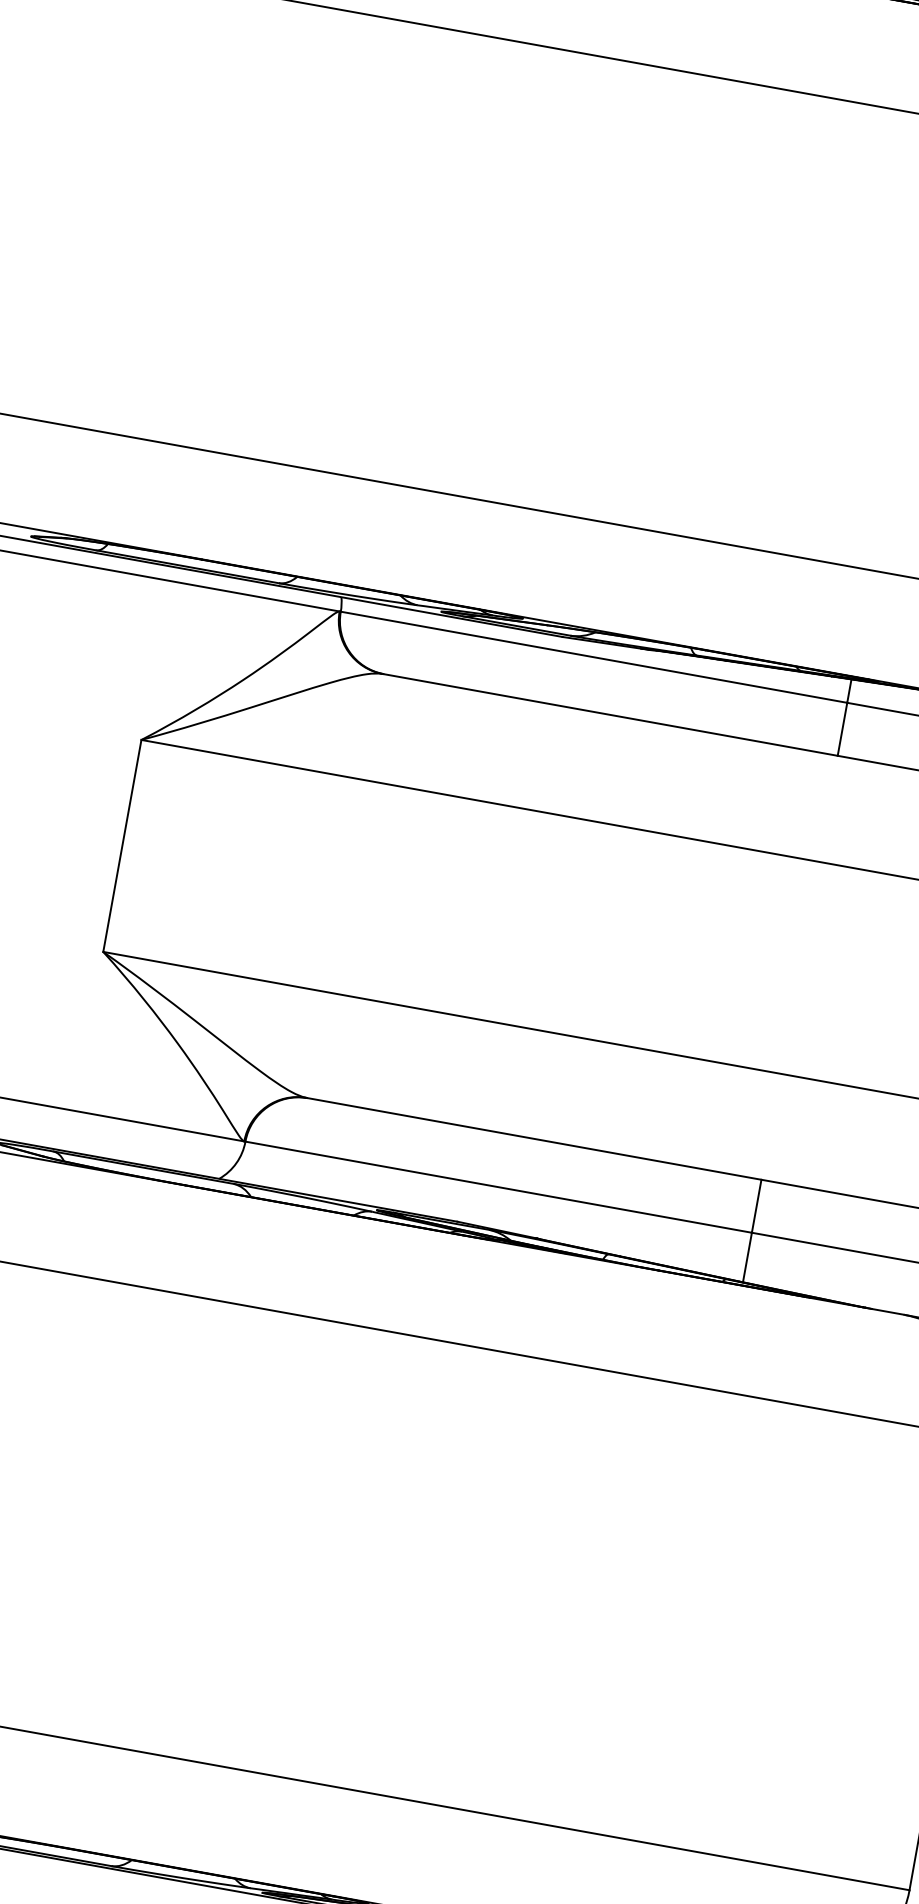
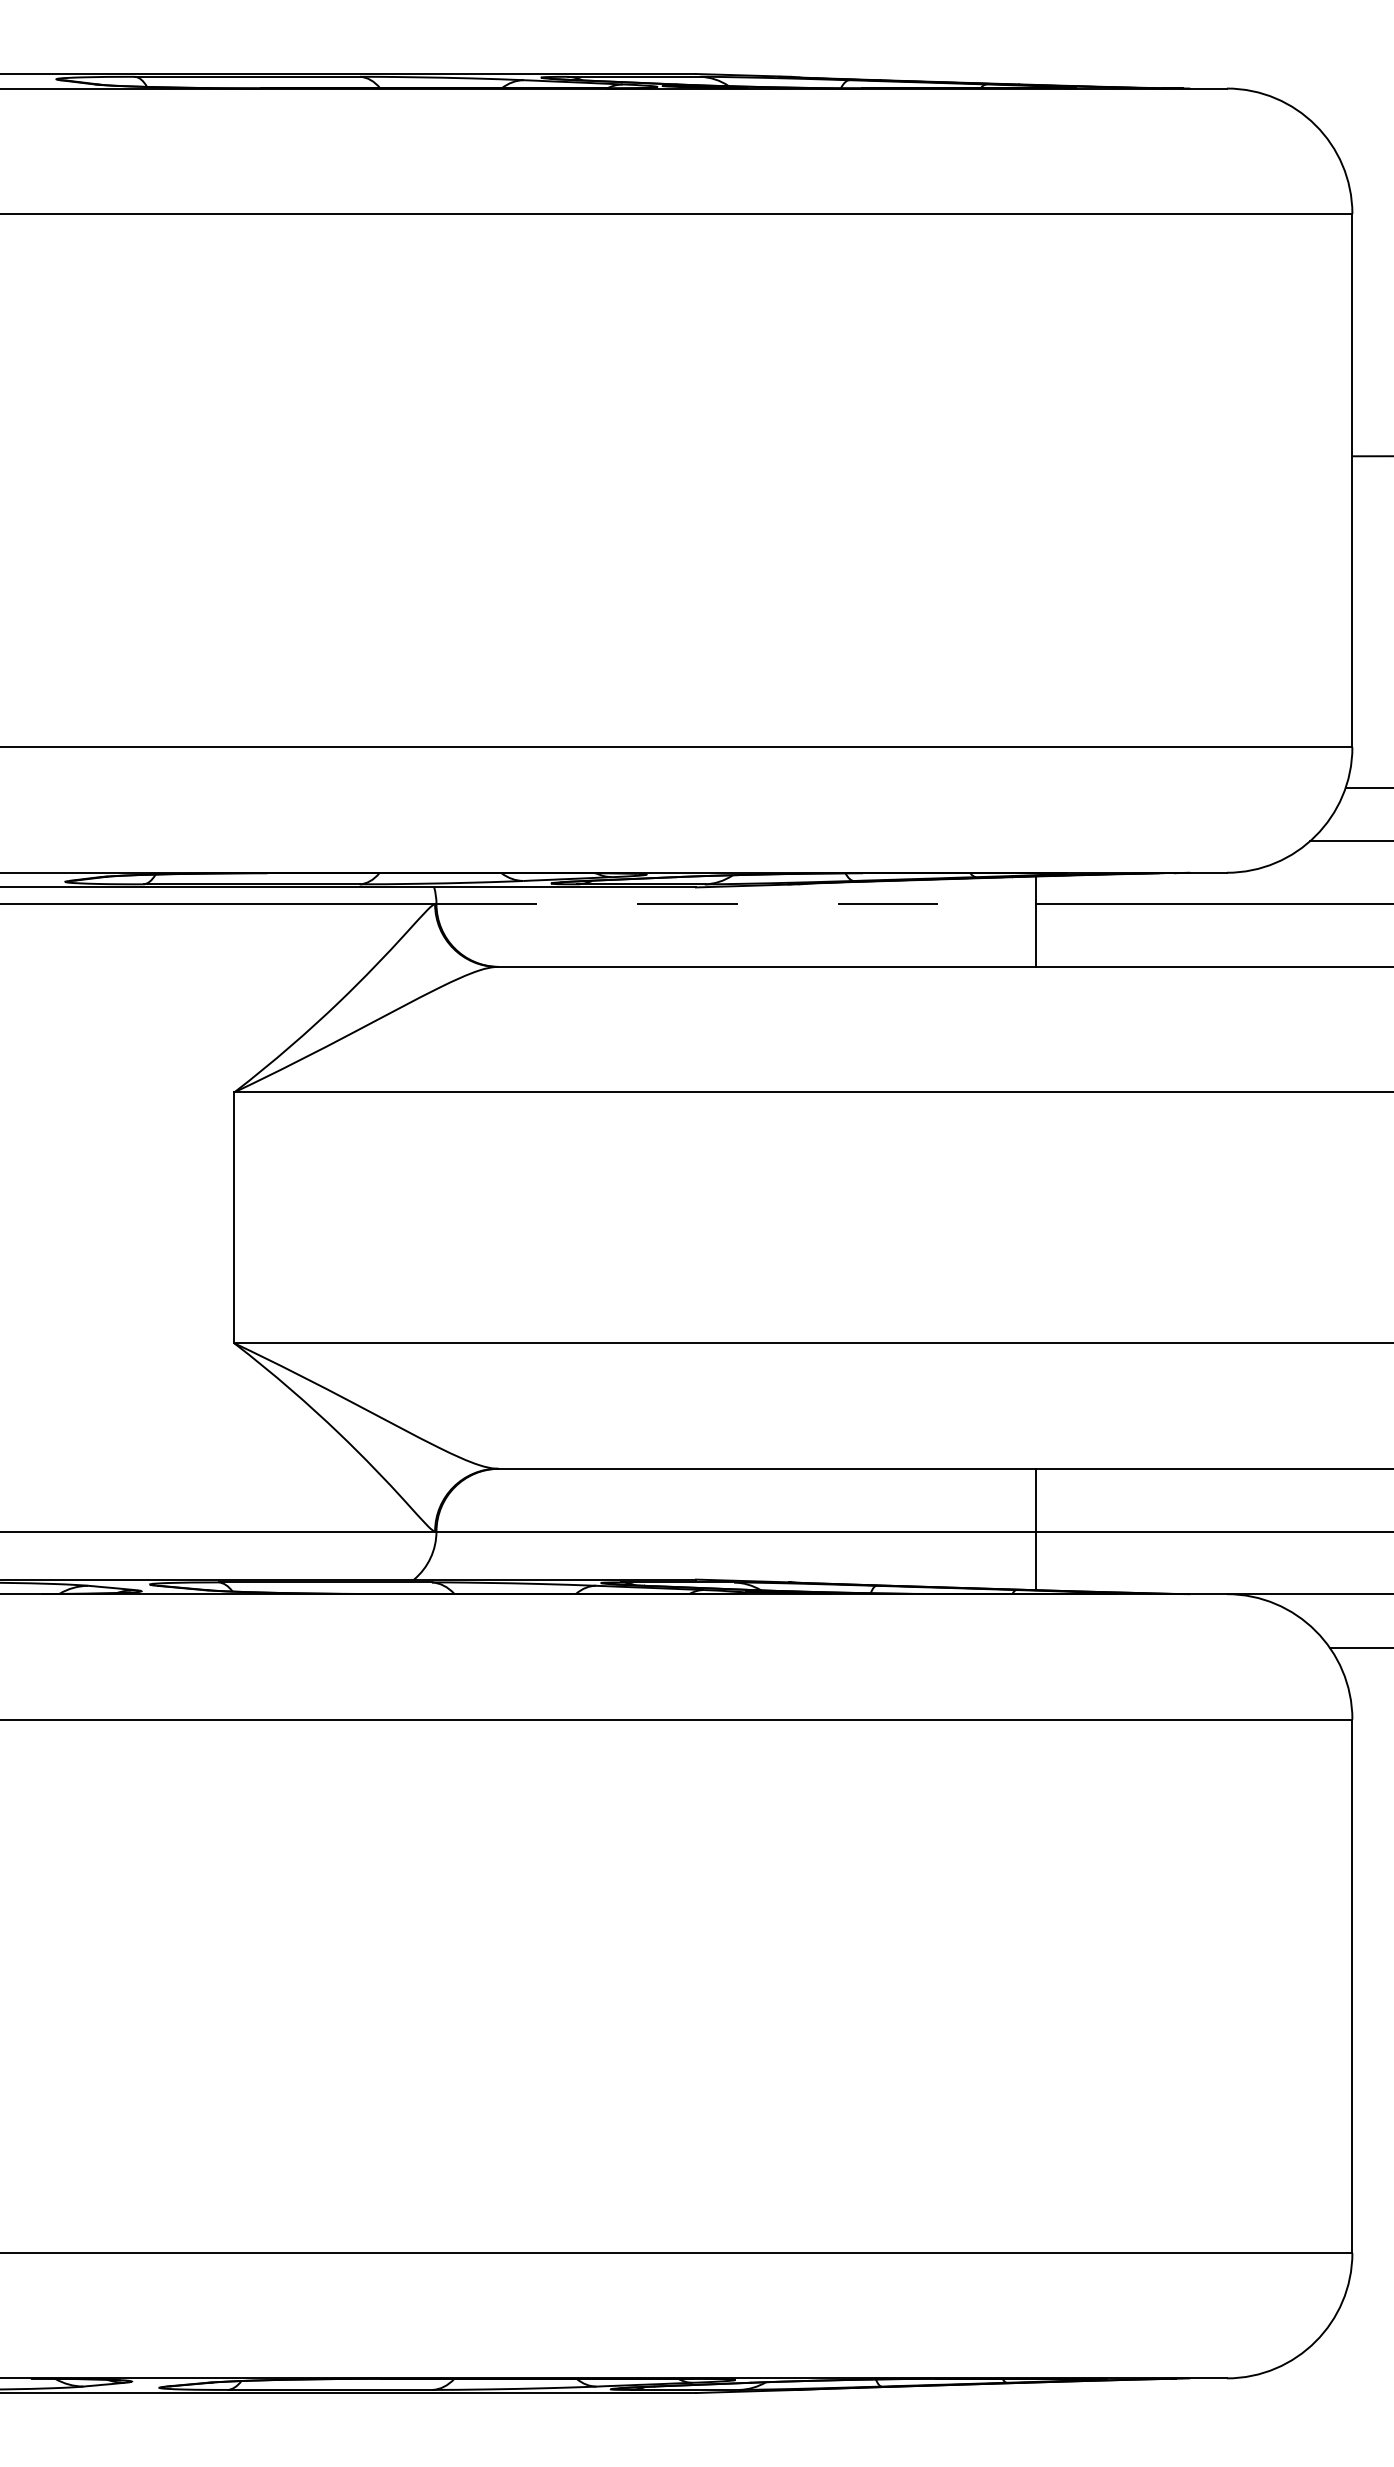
line: (594, 657) -> (736, 904), solid -> dashed

